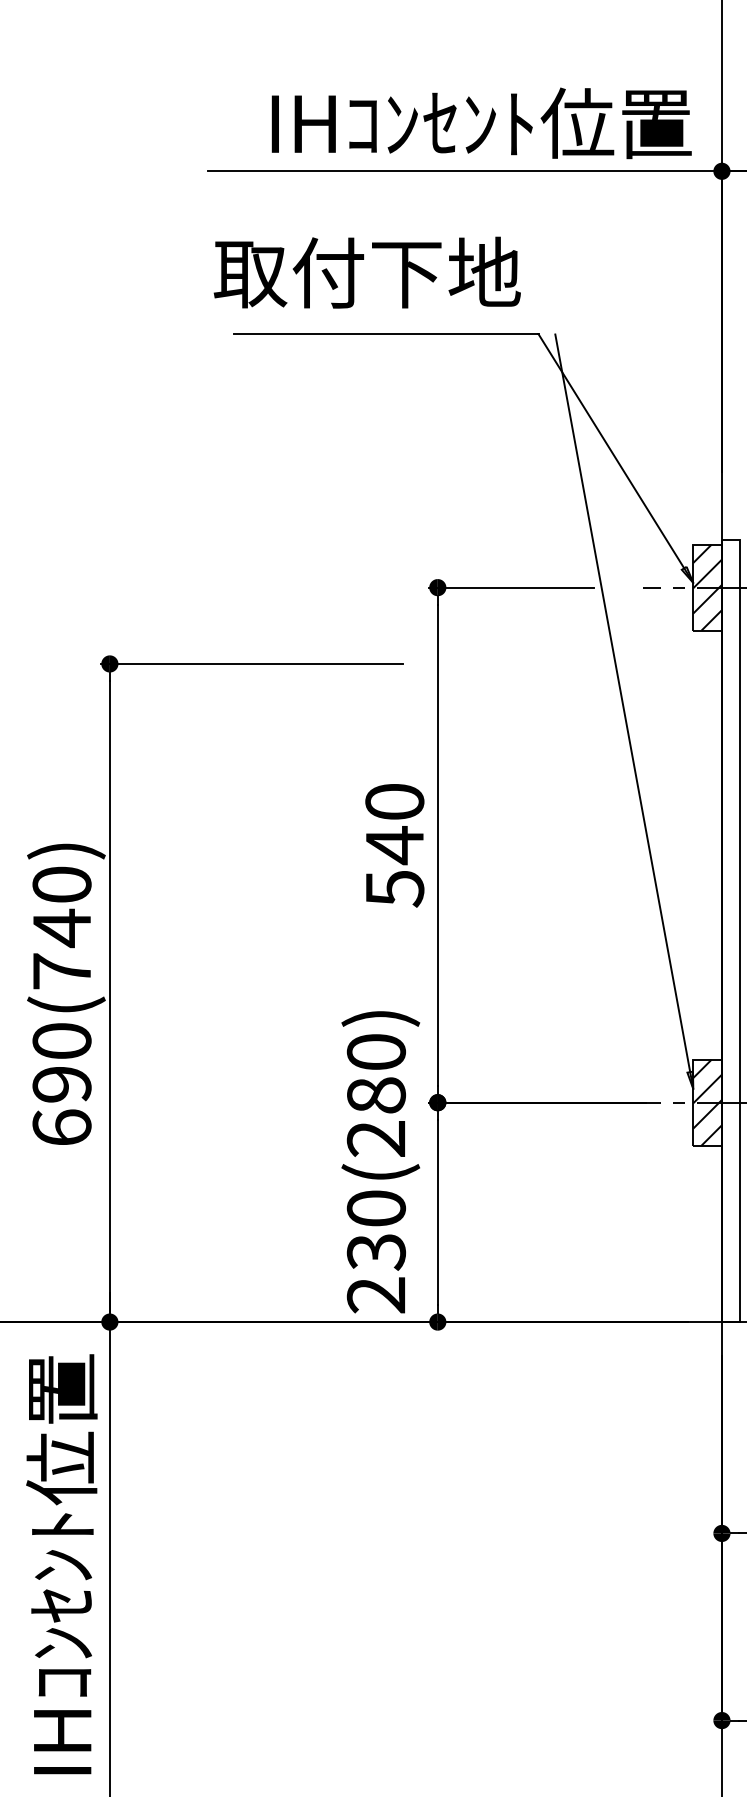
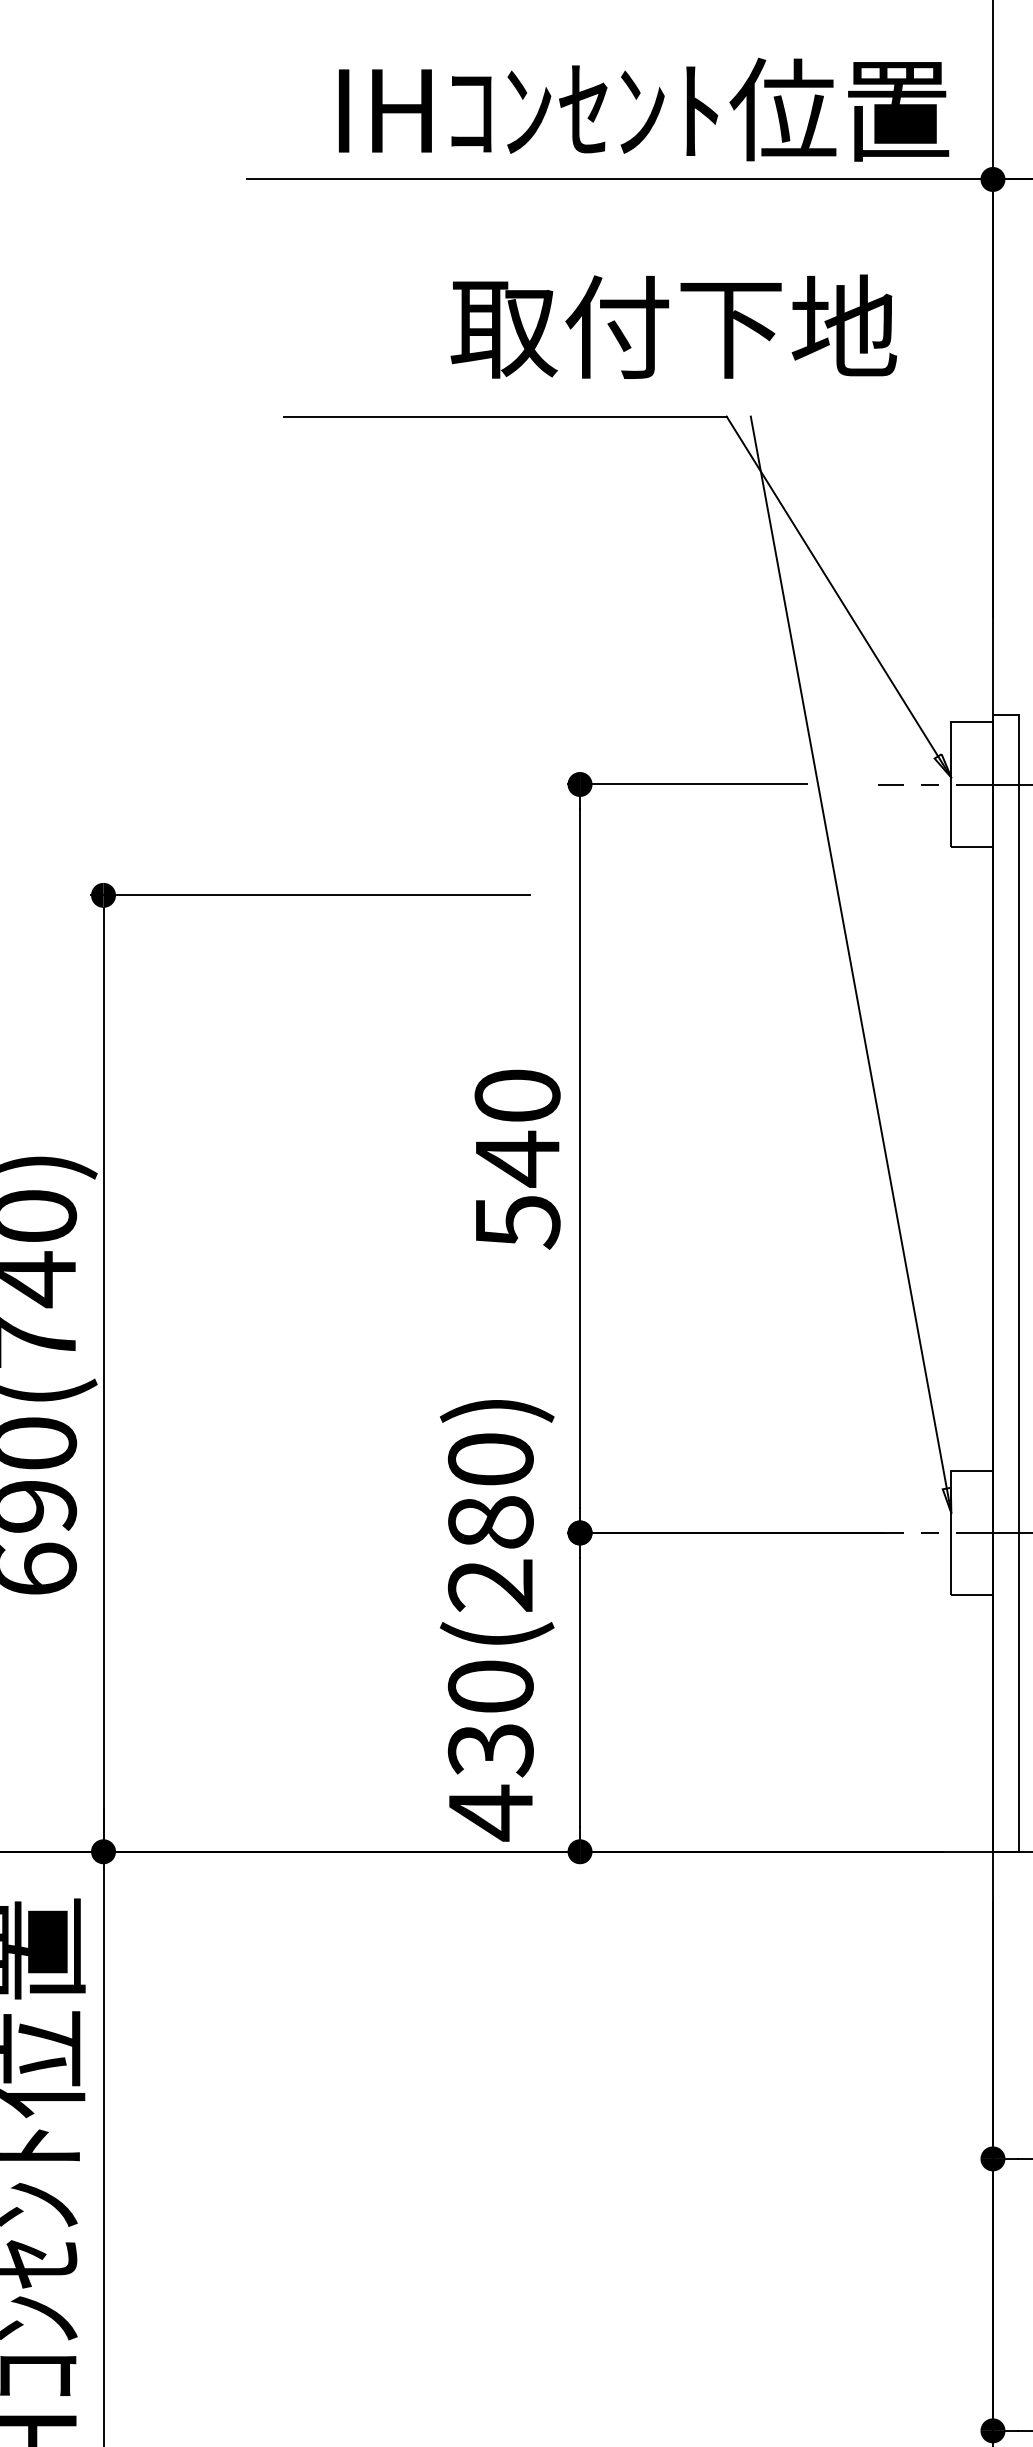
text: (366, 272) -> (672, 326), moved
hatch: (707, 587) -> (971, 784), removed
hatch: (707, 1102) -> (971, 1532), removed
text: (375, 1295) -> (489, 1813), 230(280) -> 430(280)

